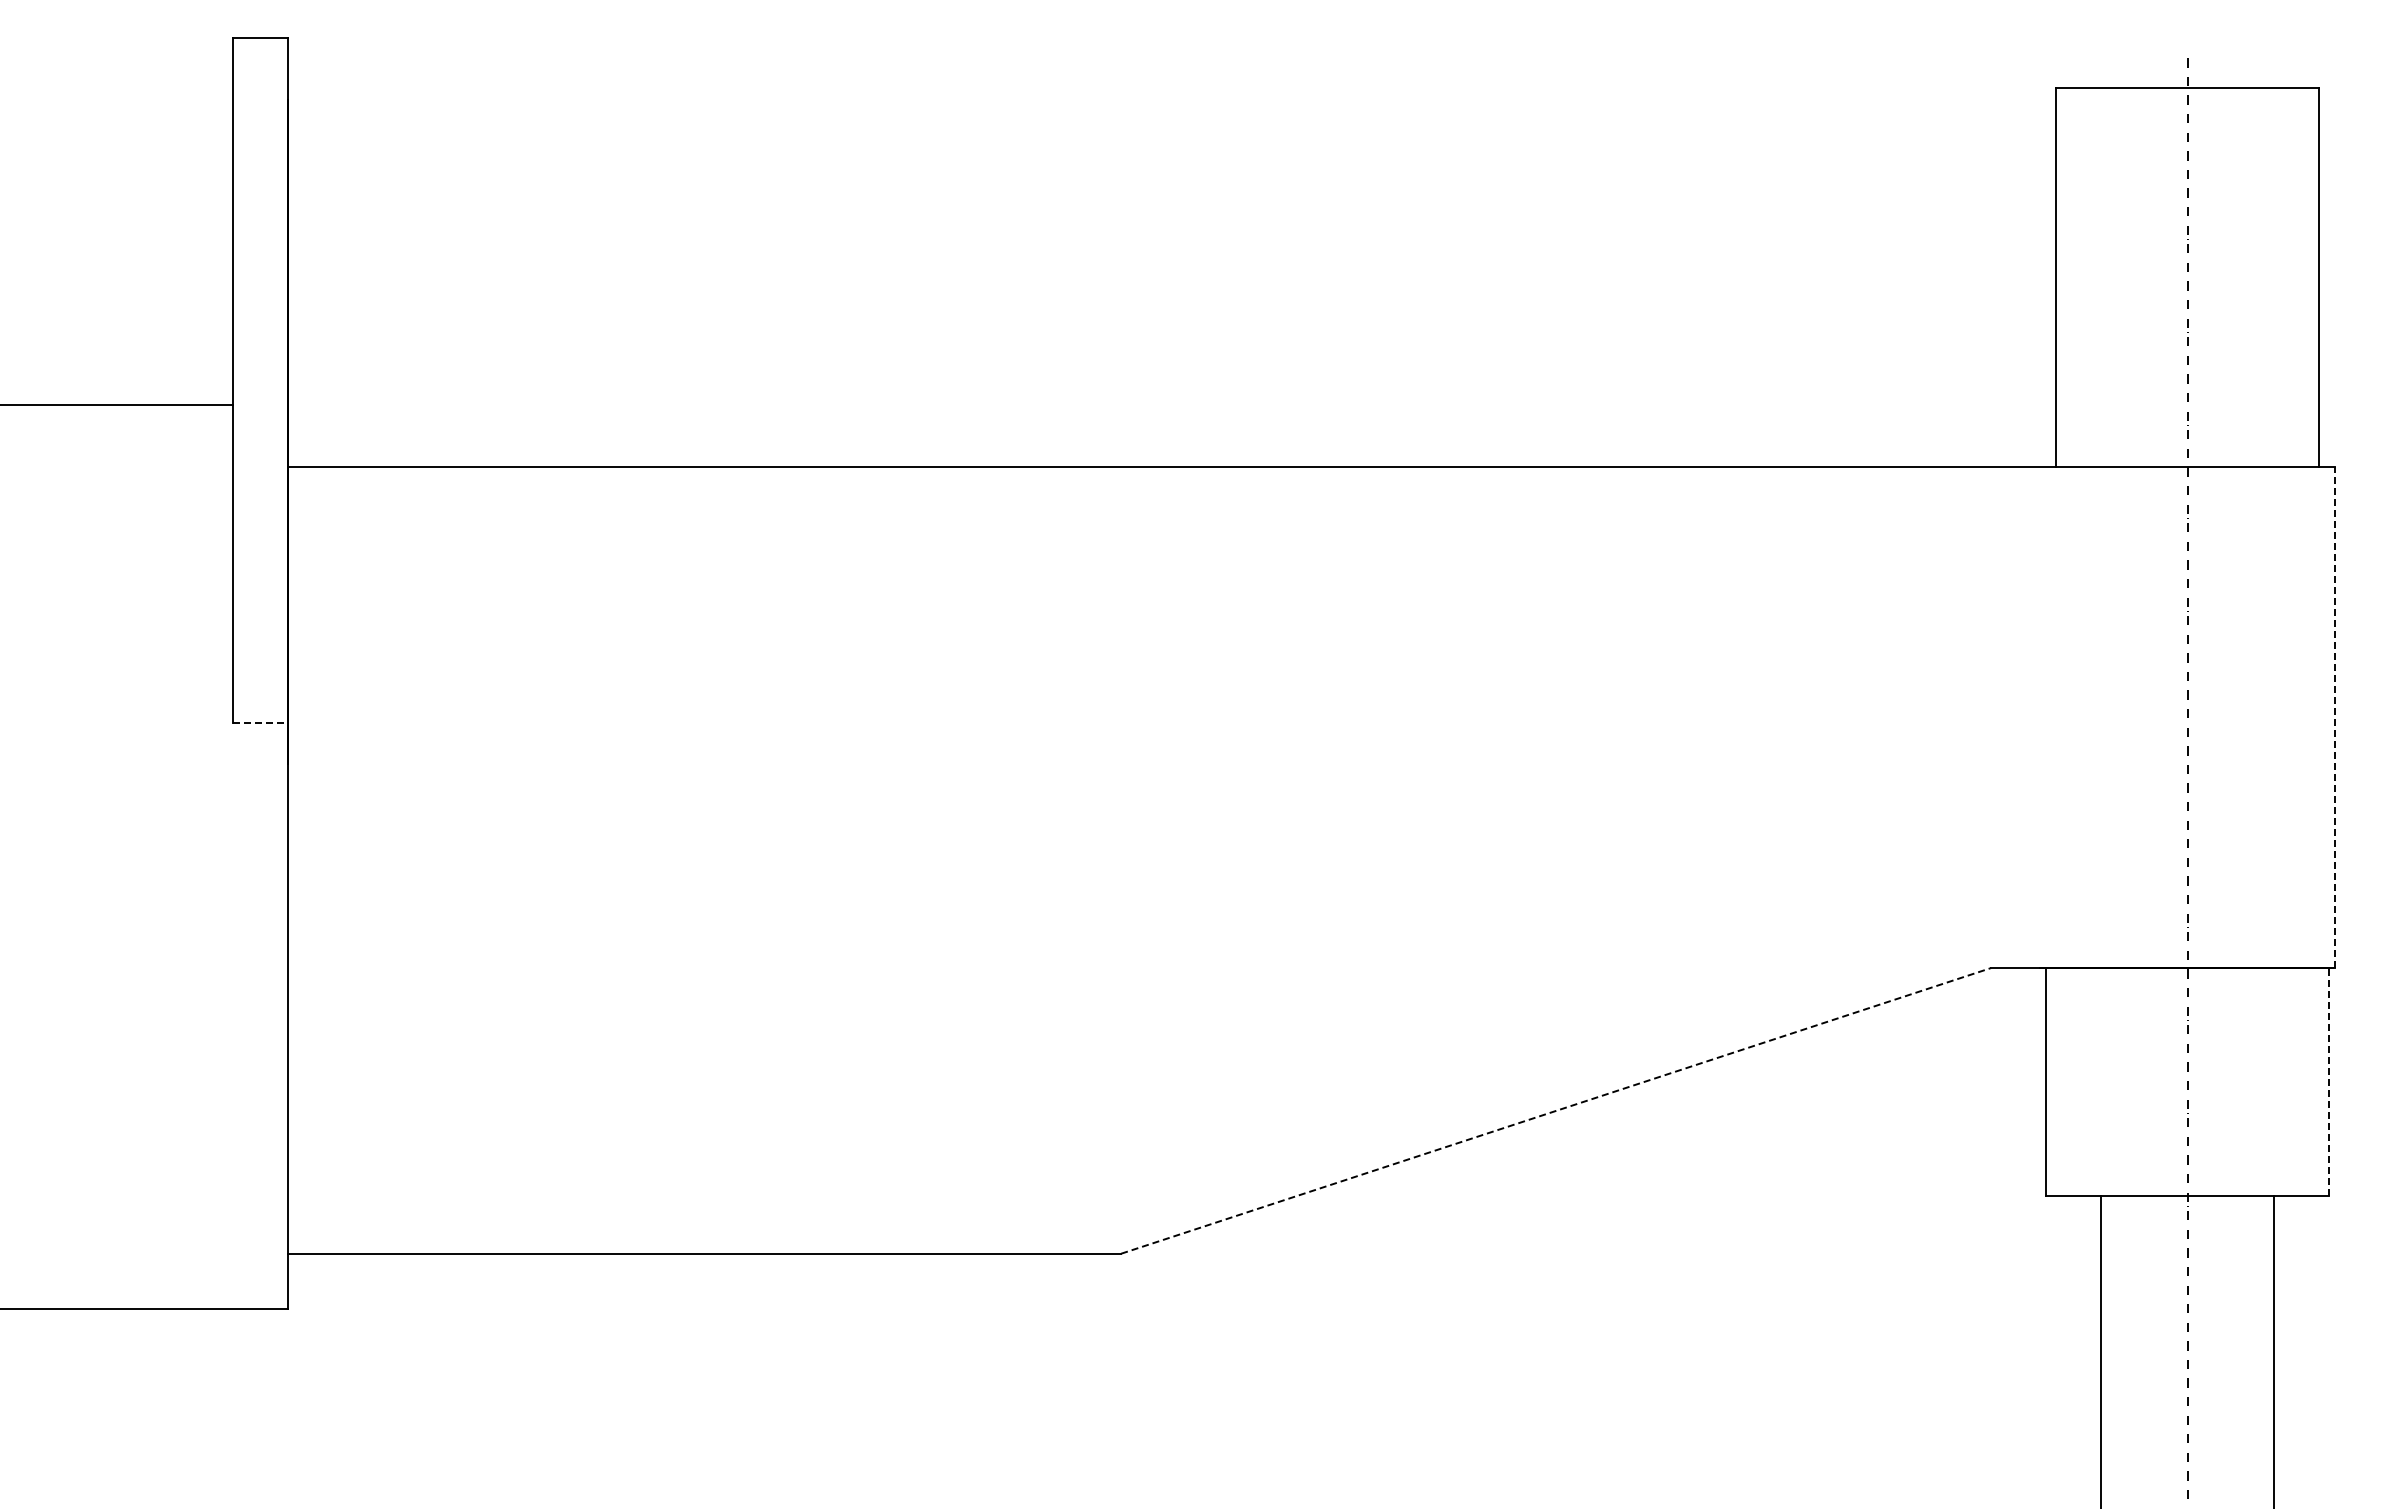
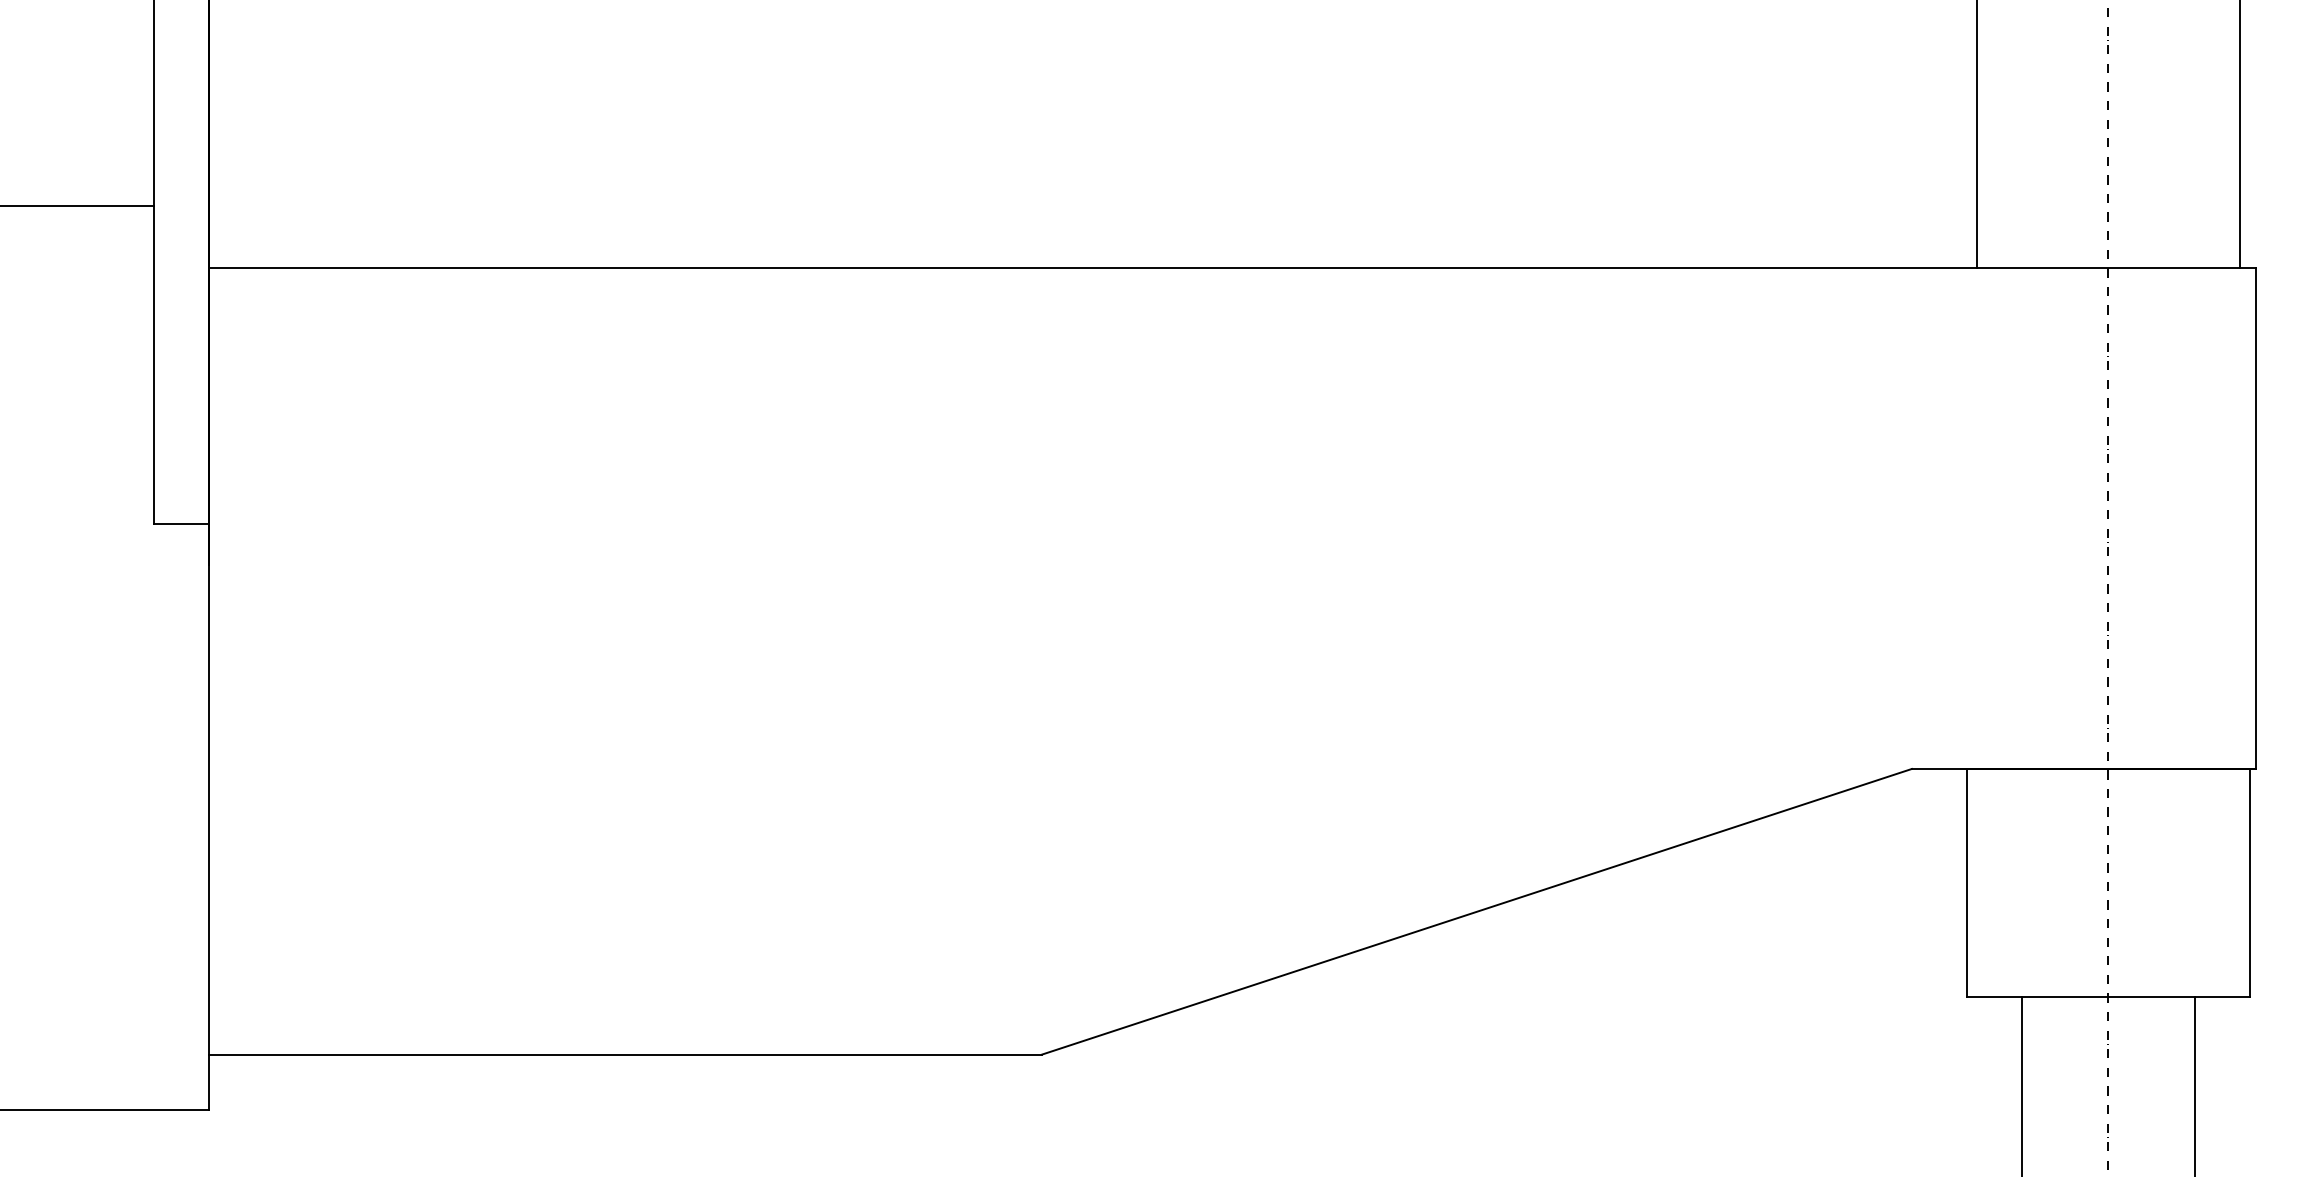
line: (2335, 717) -> (2256, 518), dashed -> solid
line: (260, 723) -> (181, 524), dashed -> solid
line: (2329, 1081) -> (2250, 882), dashed -> solid
line: (1556, 1110) -> (1477, 911), dashed -> solid

